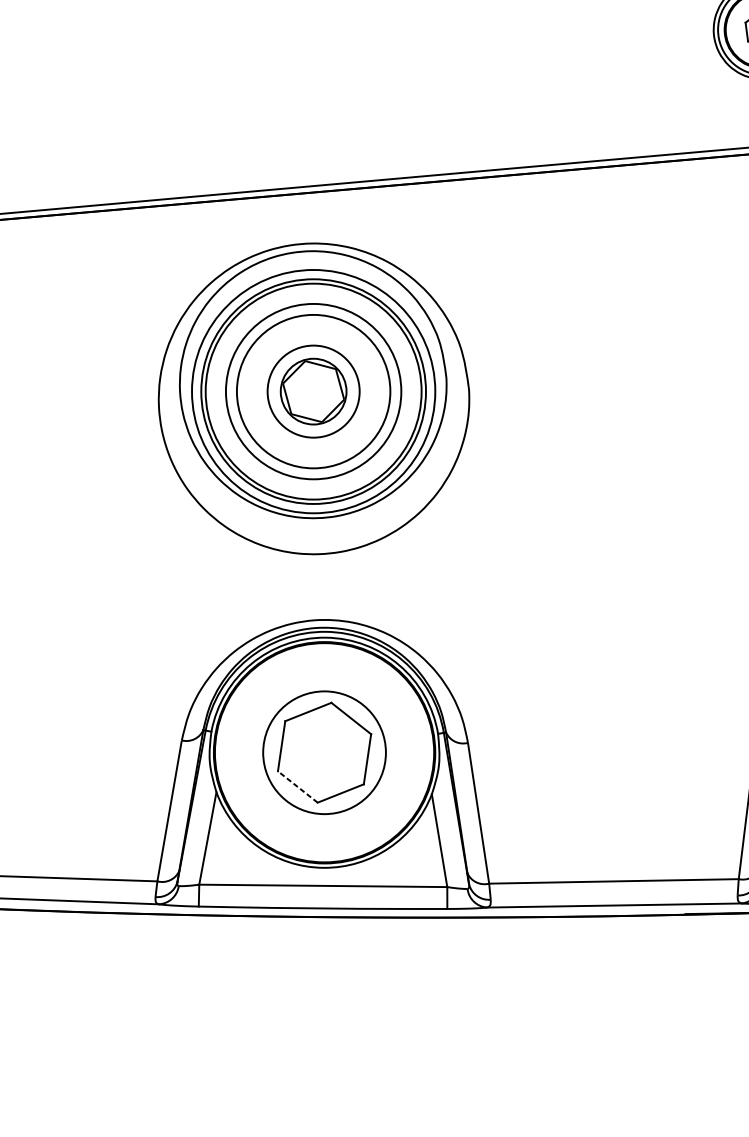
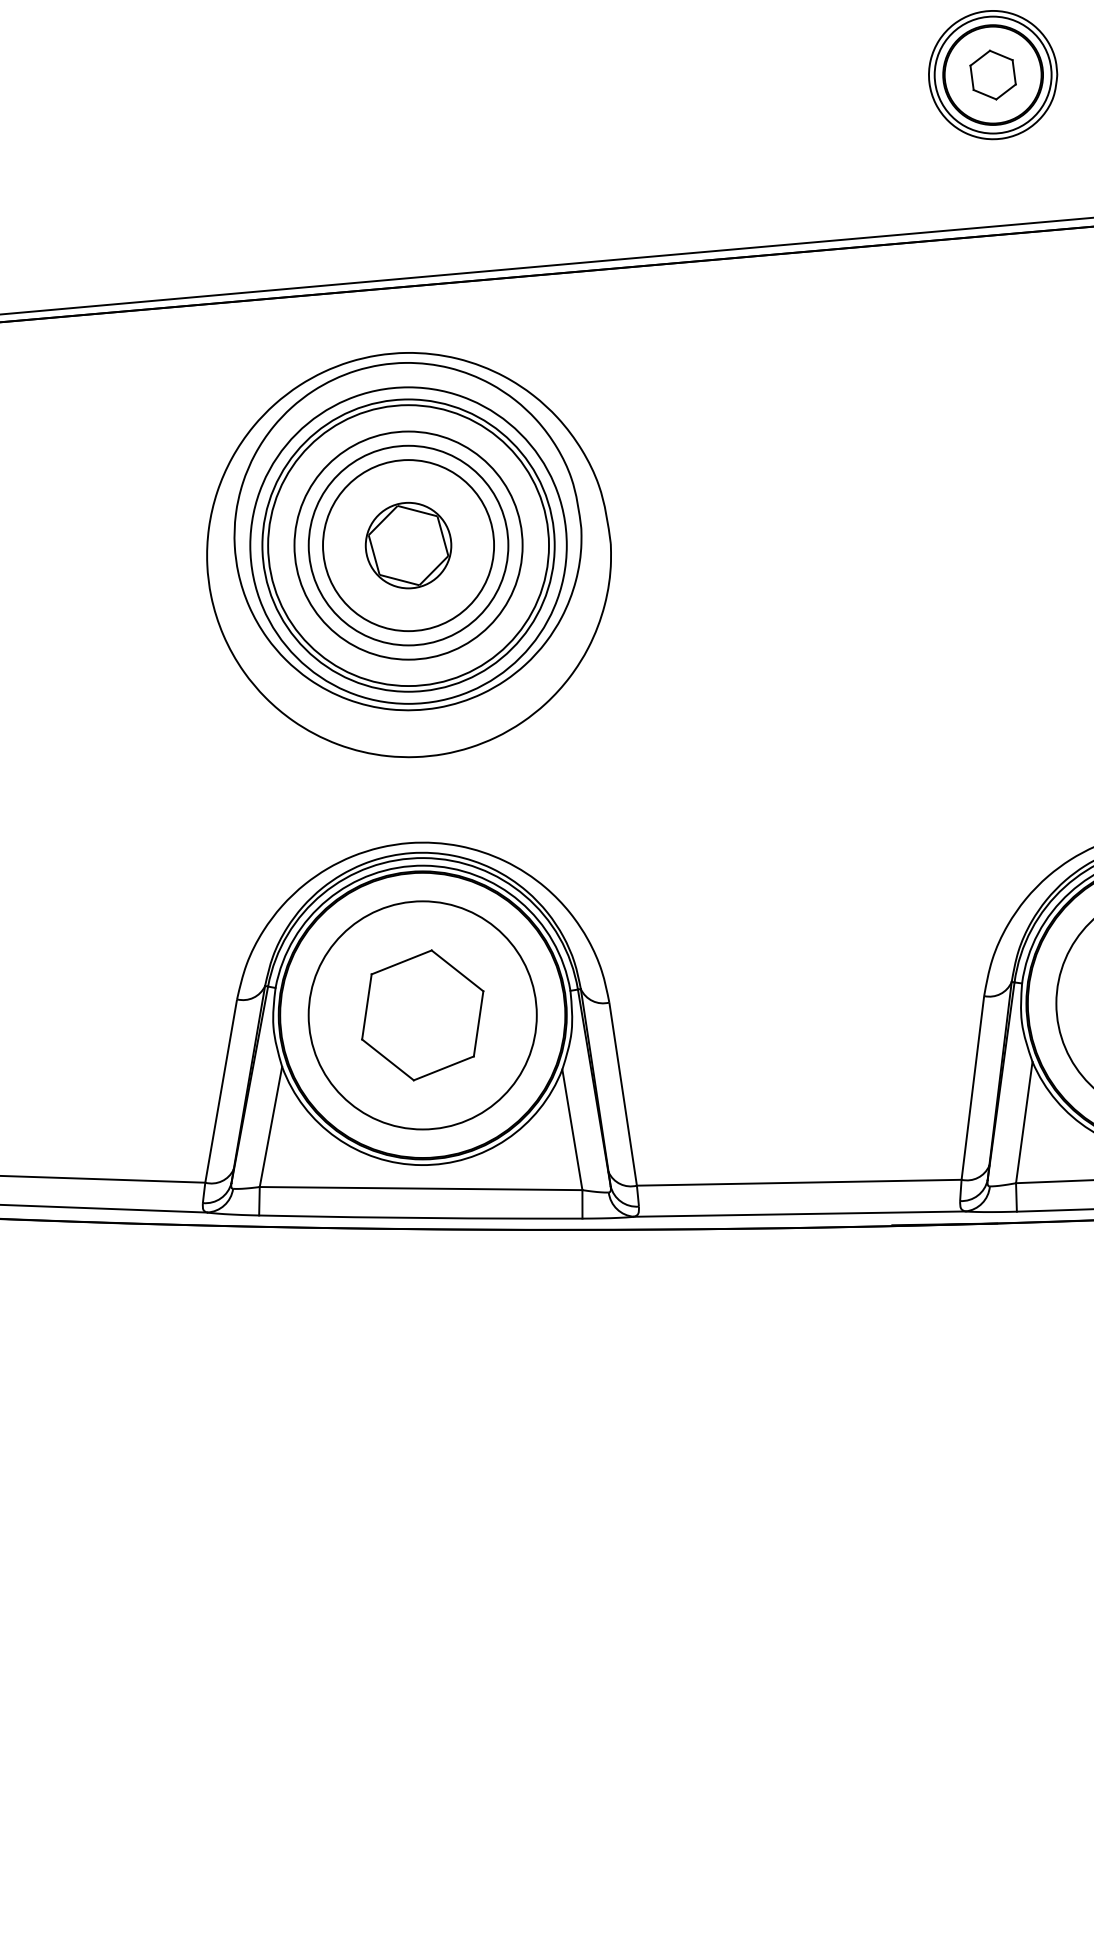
circle: (313, 391) -> (408, 545), size x1.43
circle: (324, 752) -> (422, 1015), size x1.43
line: (297, 786) -> (387, 1059), dashed -> solid

